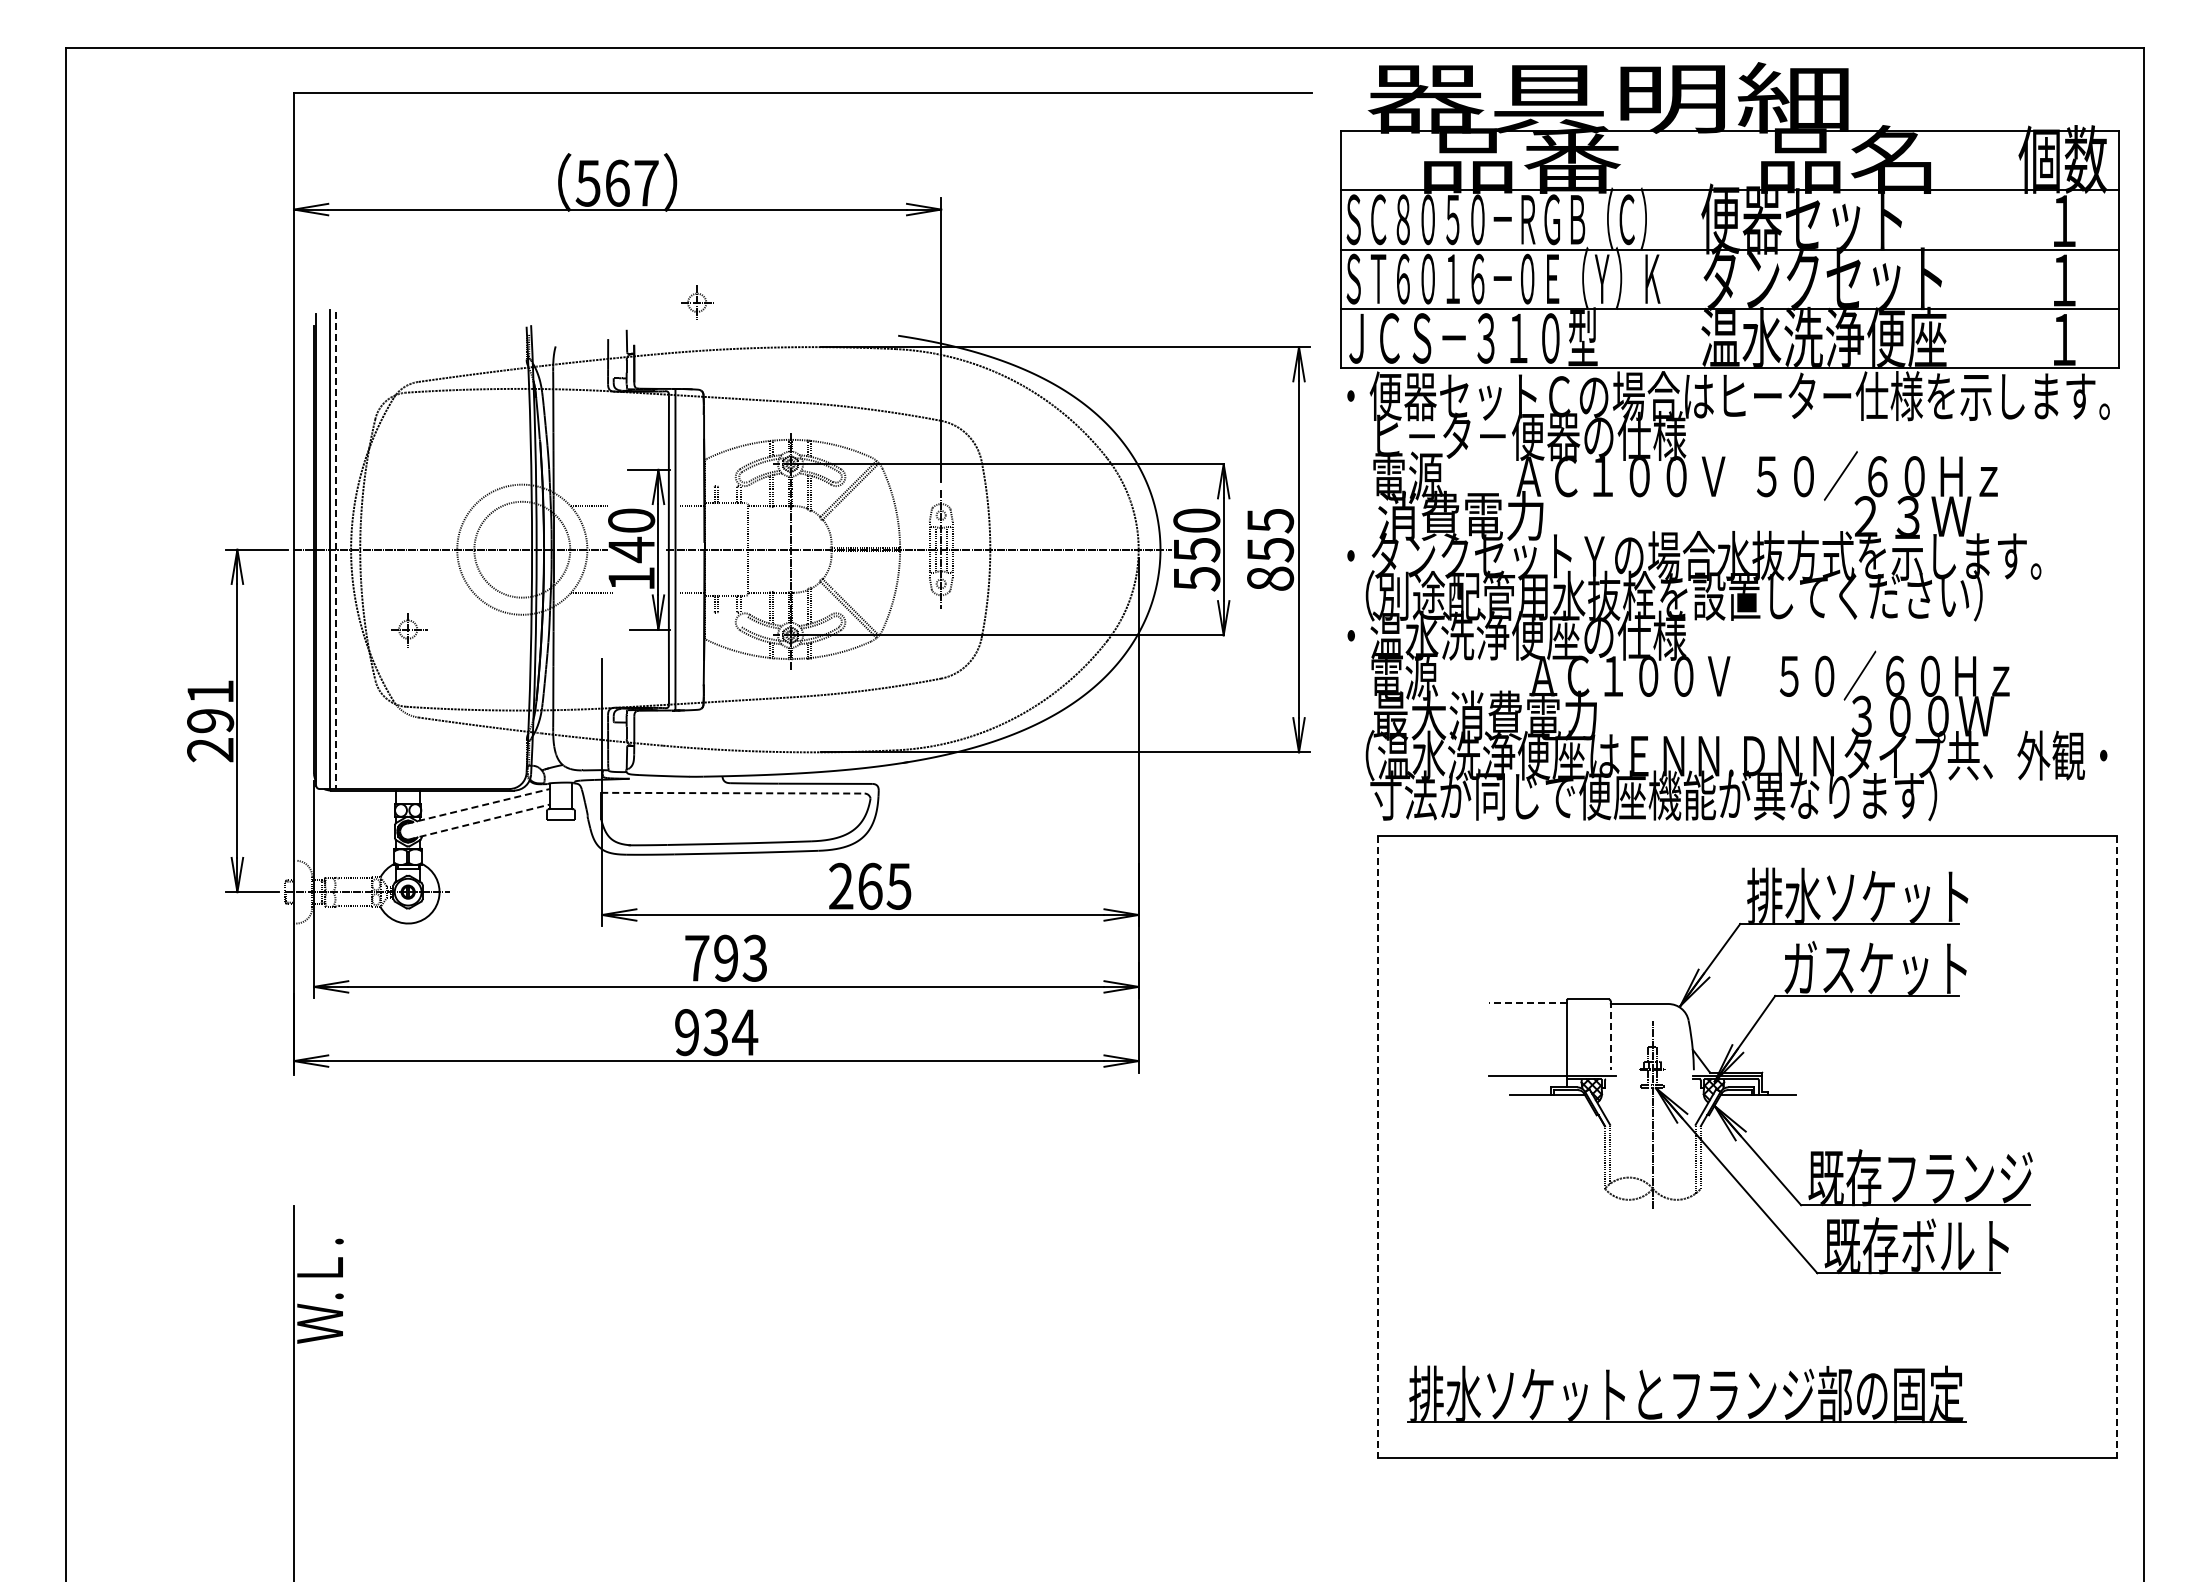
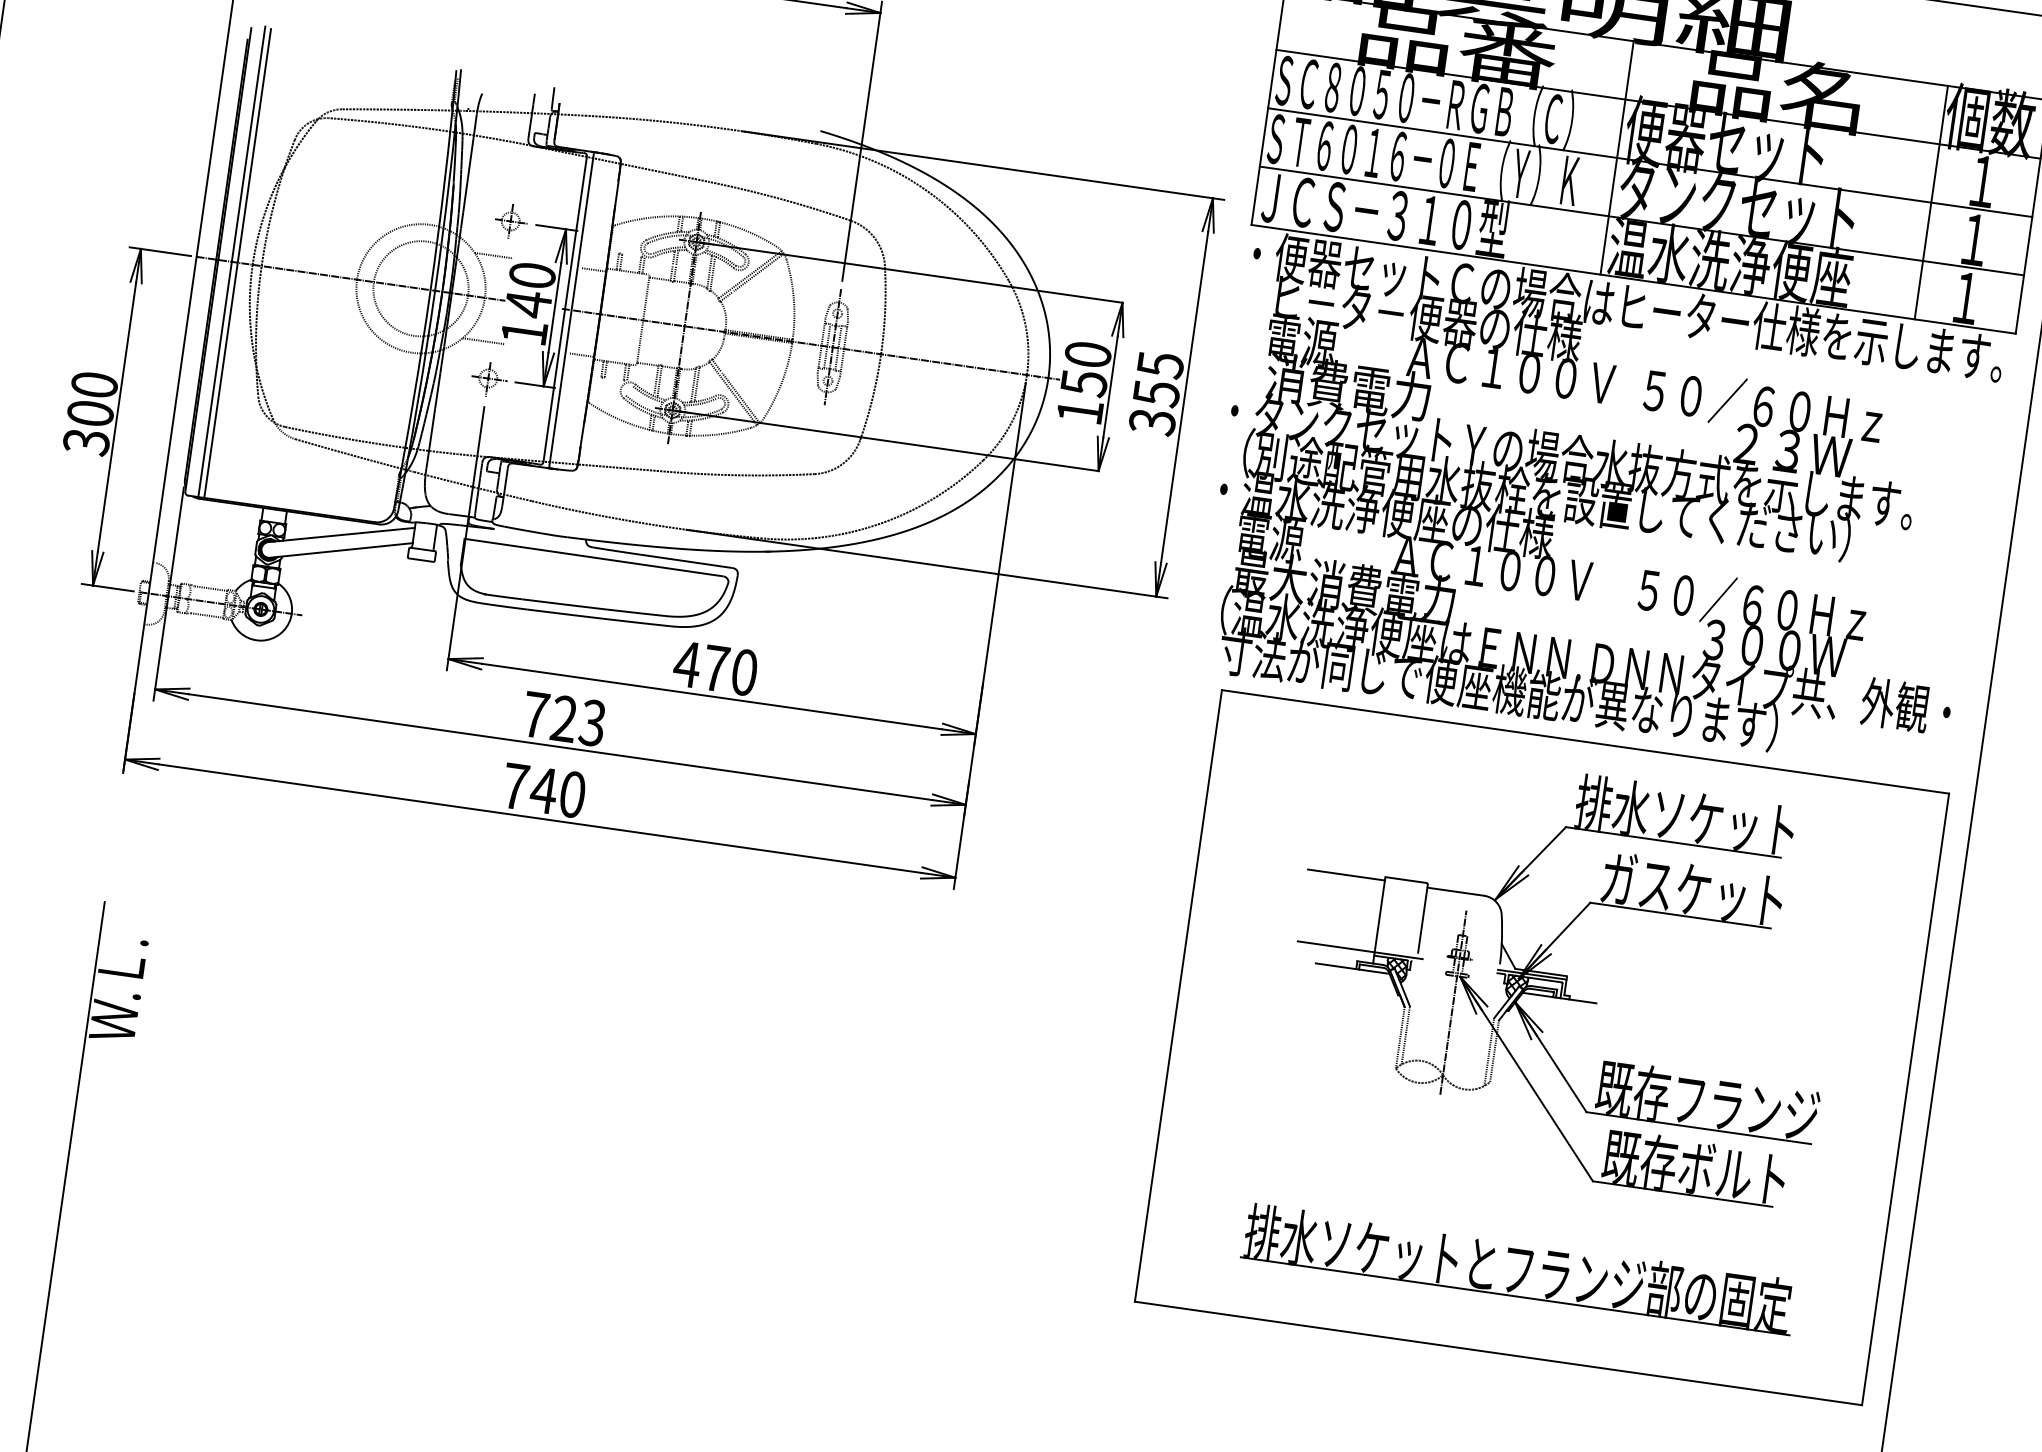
line: (1696, 249) -> (1617, 157), added
line: (2015, 249) -> (1930, 202), added
part: (697, 302) -> (511, 221), moved
line: (335, 551) -> (237, 264), dashed -> solid
text: (1269, 578) -> (1151, 421), 855 -> 355
text: (1197, 579) -> (1080, 412), 550 -> 150
part: (409, 630) -> (489, 379), moved
text: (210, 721) -> (90, 414), 291 -> 300
line: (732, 793) -> (593, 557), dashed -> solid
line: (479, 806) -> (343, 535), dashed -> solid
line: (479, 822) -> (340, 550), dashed -> solid
text: (869, 885) -> (715, 667), 265 -> 470
text: (726, 958) -> (564, 719), 793 -> 723
line: (1527, 1002) -> (1345, 874), dashed -> solid
text: (716, 1032) -> (544, 790), 934 -> 740
line: (1610, 1035) -> (1422, 918), dashed -> solid
line: (1377, 1147) -> (1178, 996), dashed -> solid
line: (2117, 1147) -> (1905, 1099), dashed -> solid
part: (1692, 1395) -> (1524, 1271), moved

